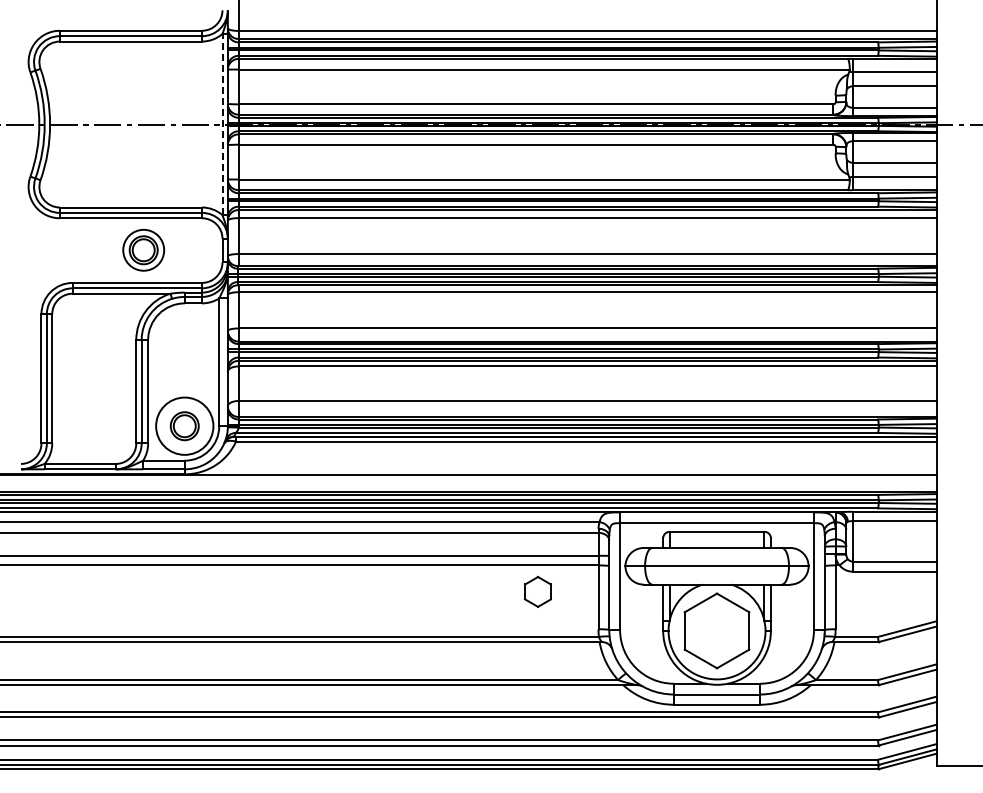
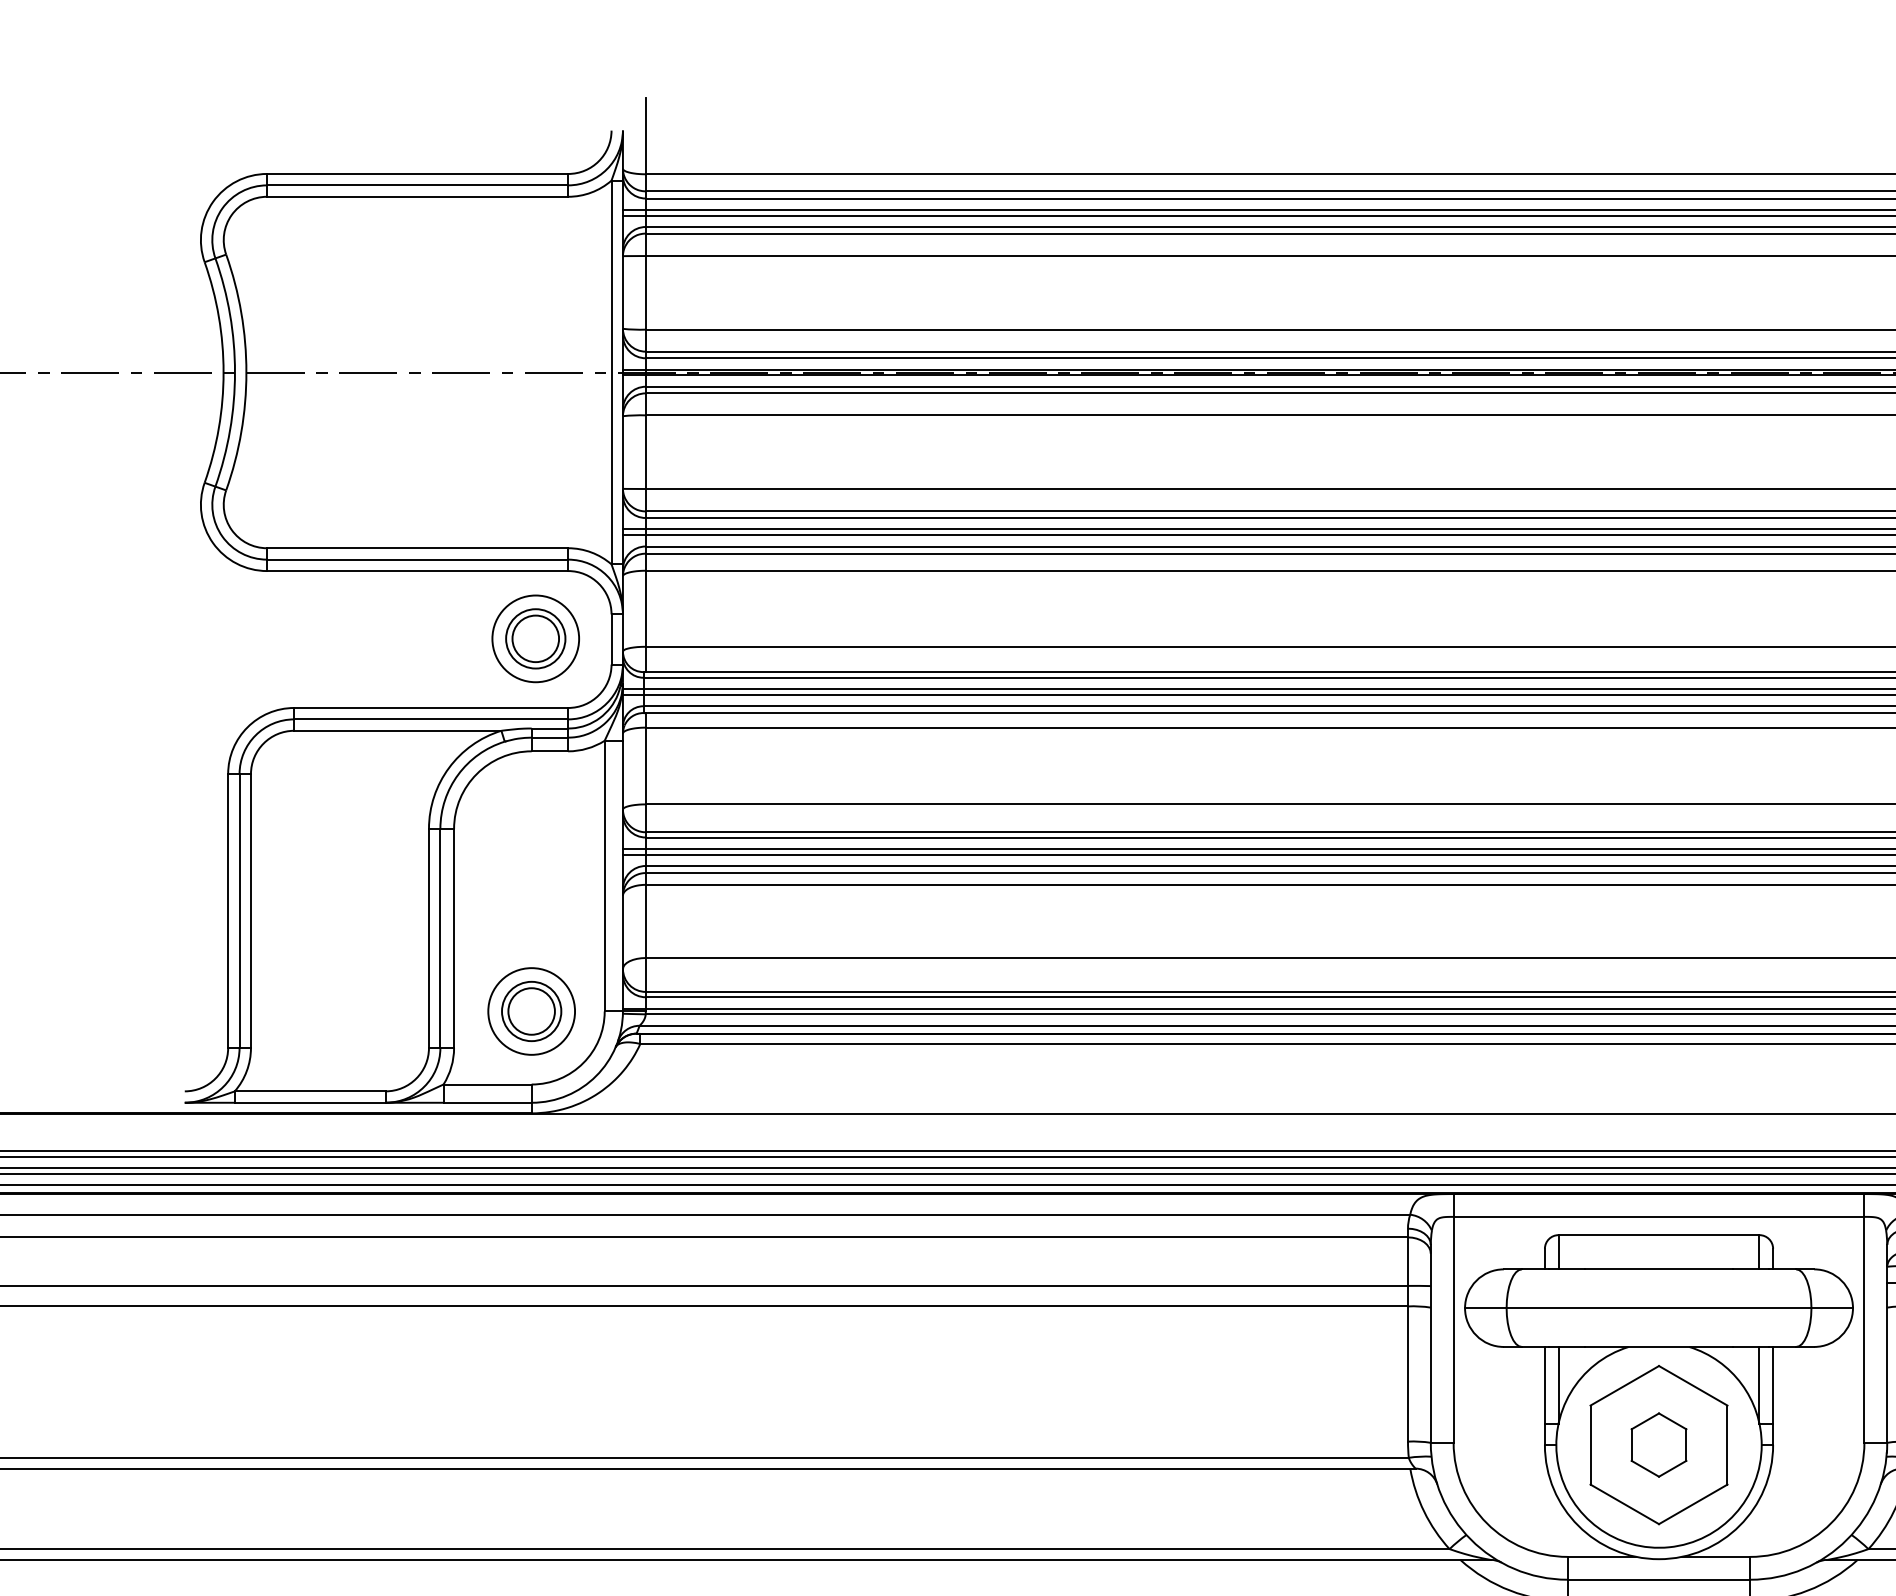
line: (222, 124) -> (611, 372), dashed -> solid
part: (143, 249) -> (535, 637), moved
circle: (184, 425) -> (531, 1009), size x0.71
part: (537, 591) -> (1657, 1444), moved

